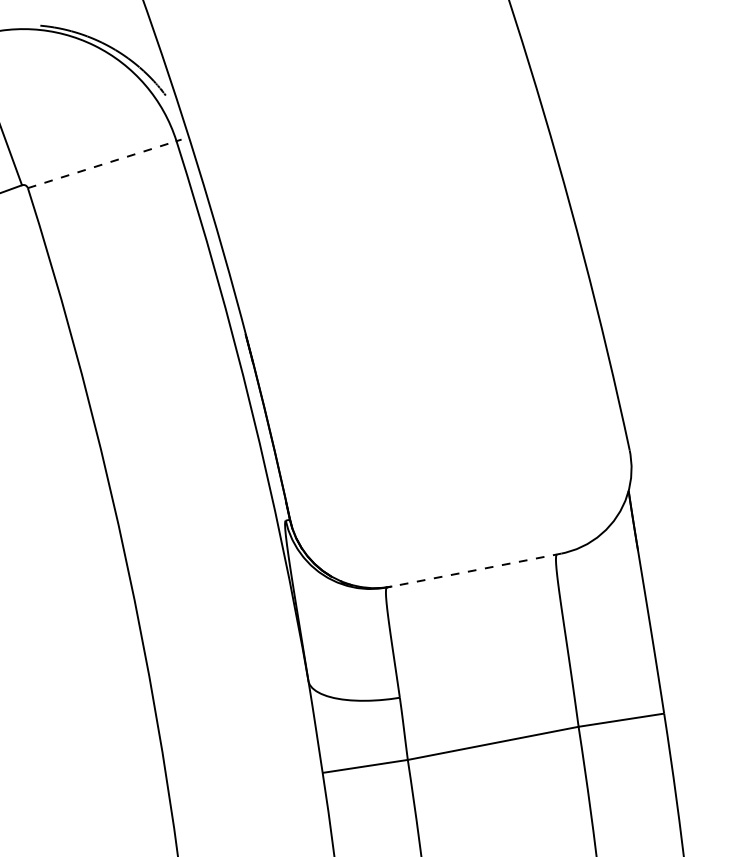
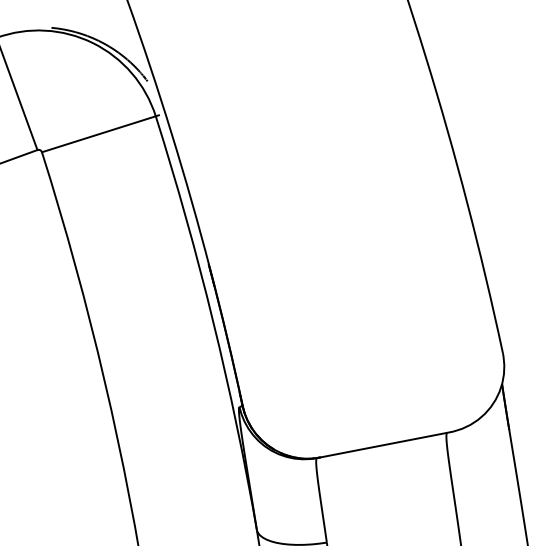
line: (102, 164) -> (99, 134), dashed -> solid
line: (476, 570) -> (385, 445), dashed -> solid

